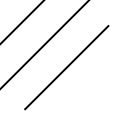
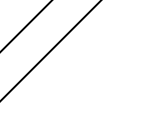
line: (66, 67) -> (78, 71), removed

